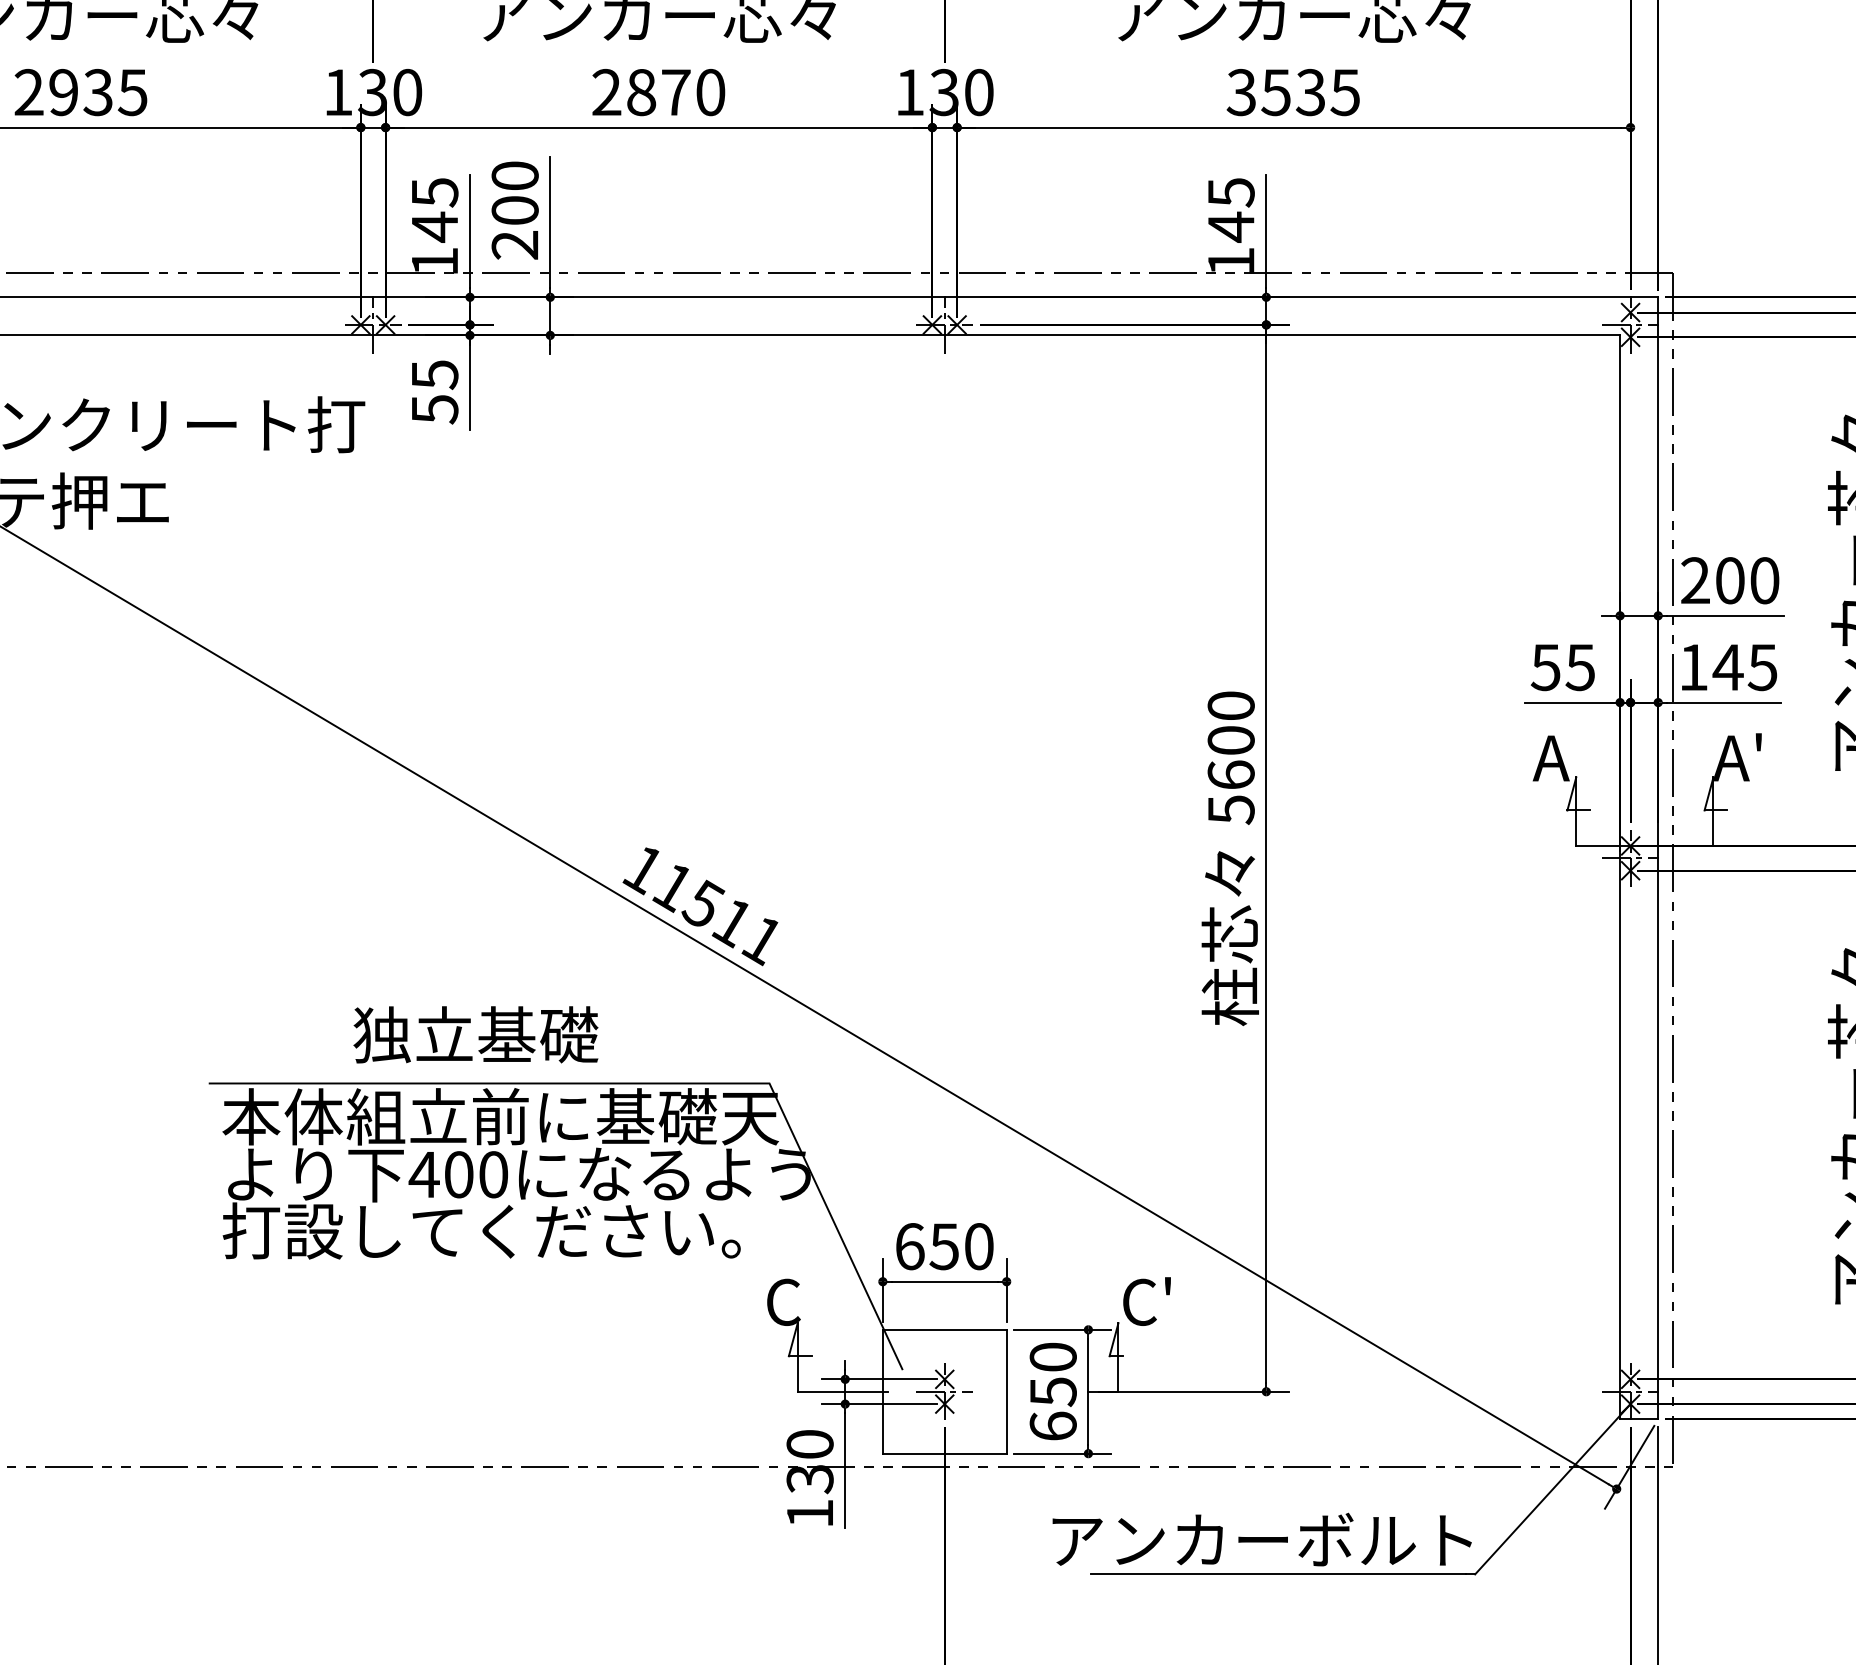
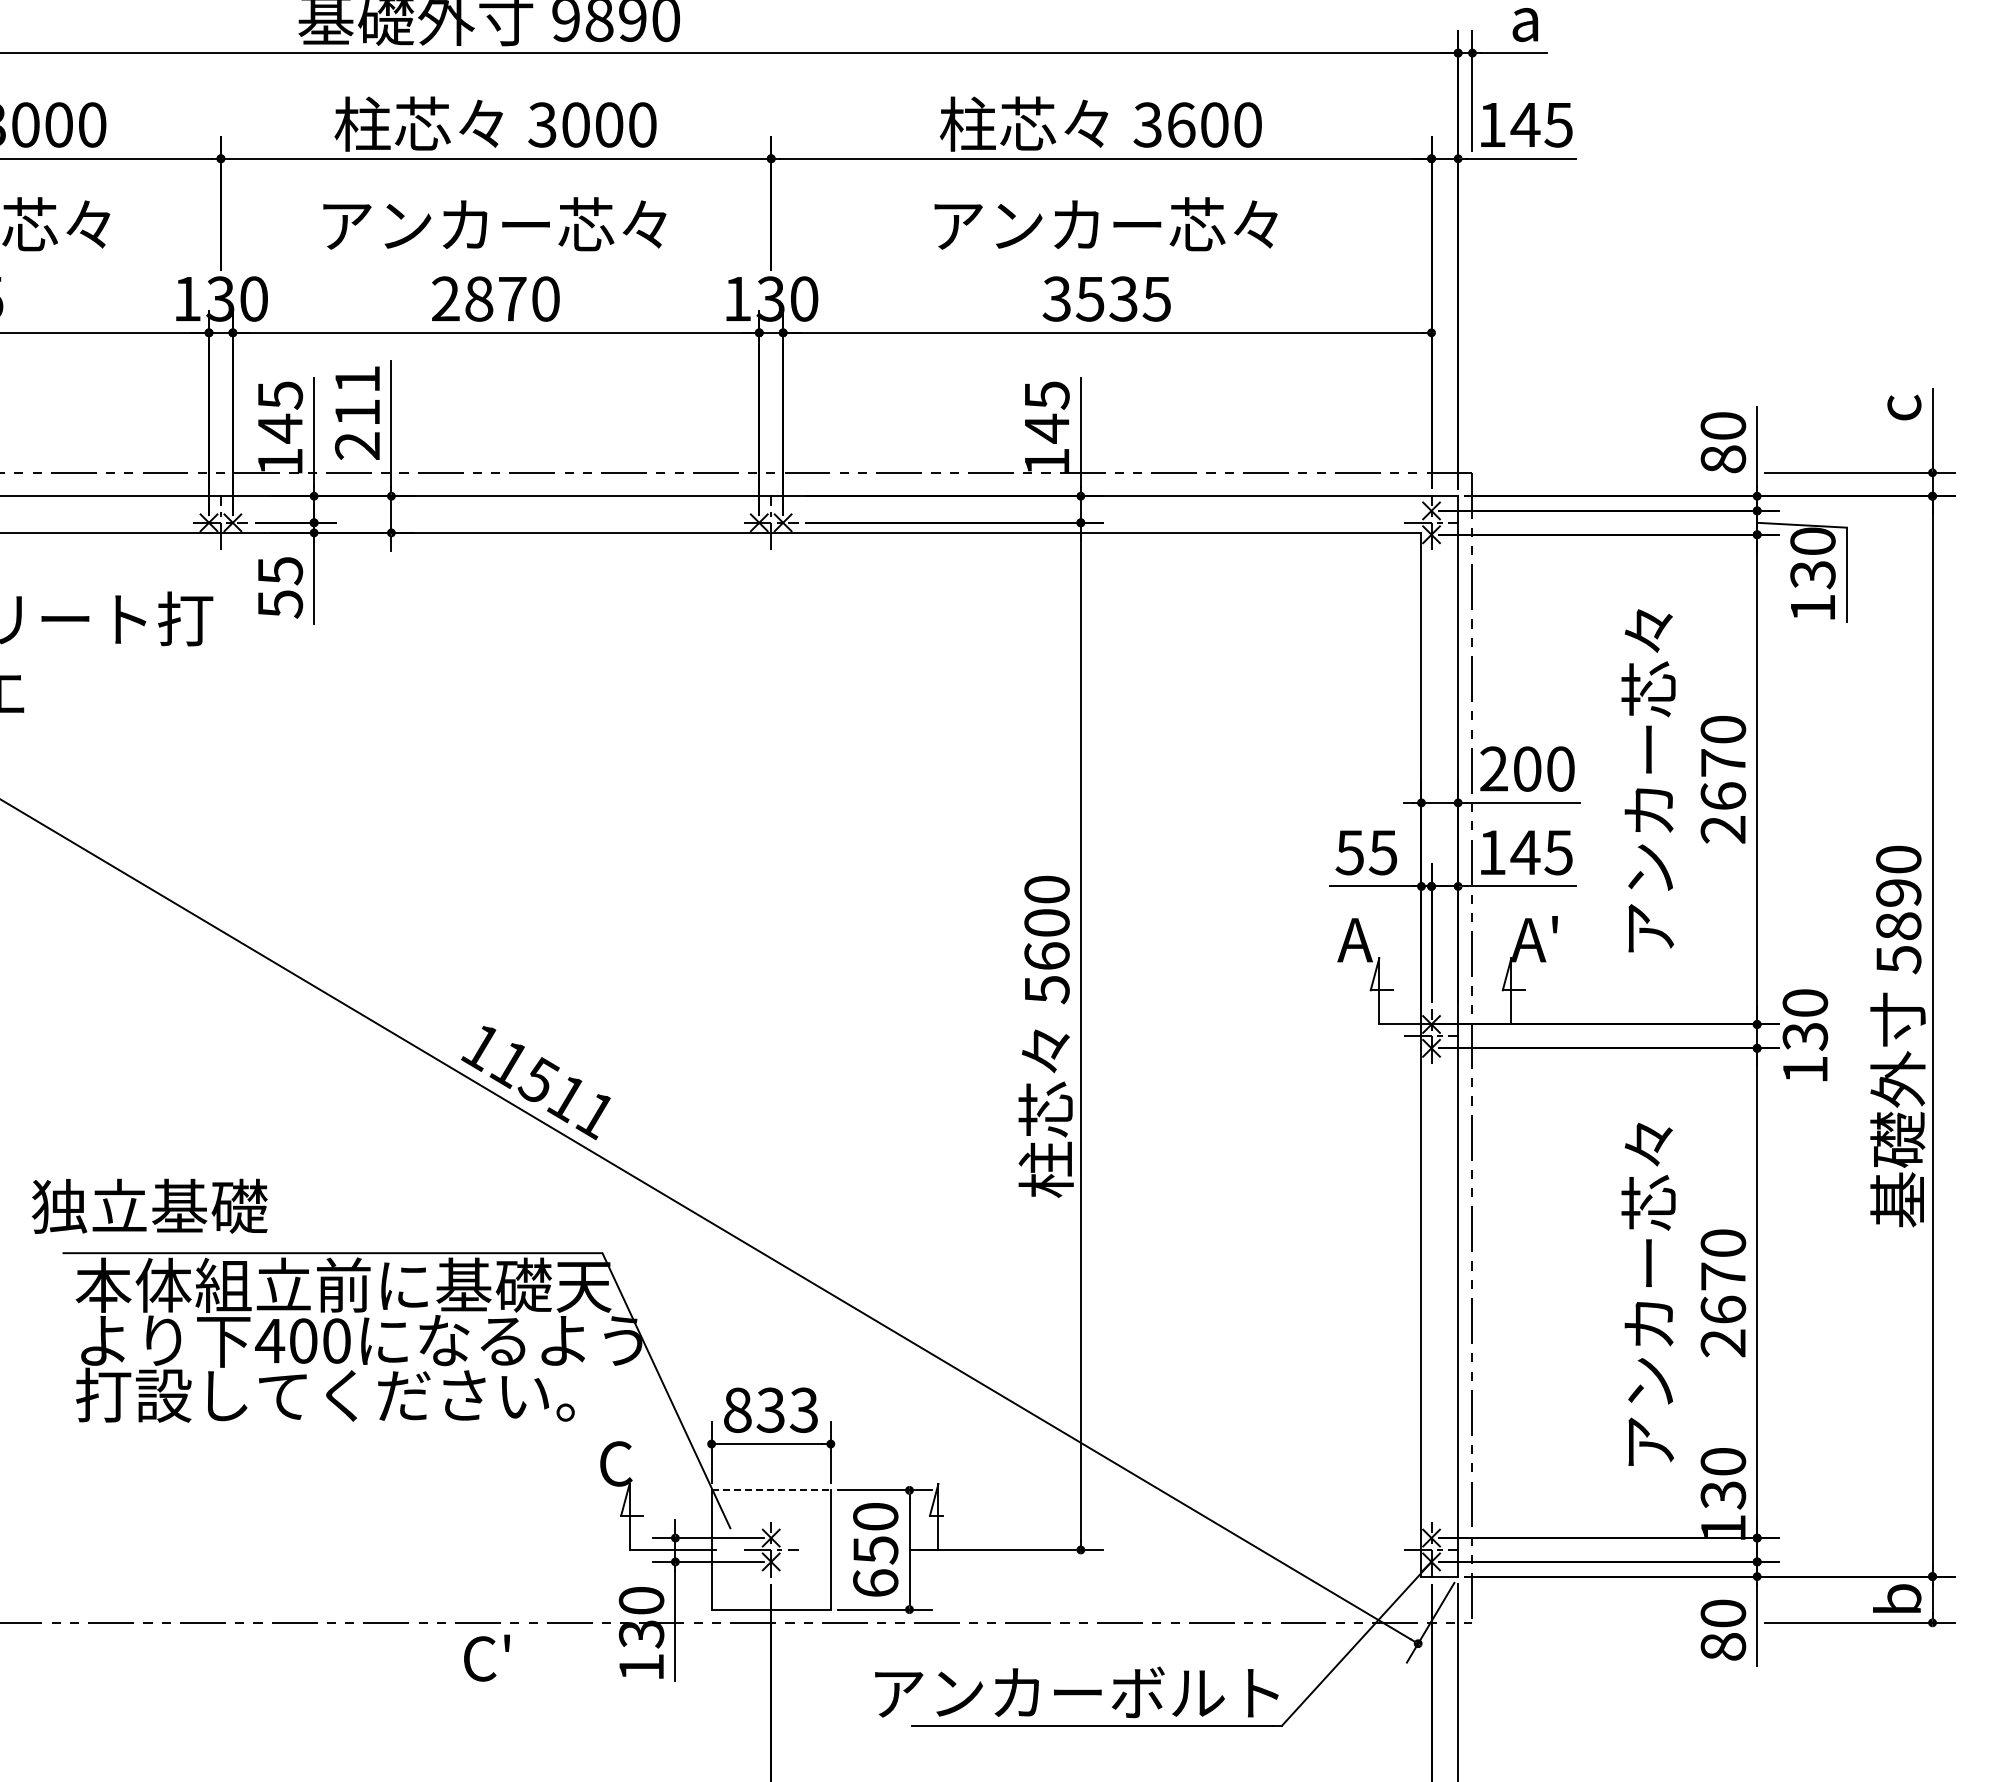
text: (515, 192) -> (357, 395), 200 -> 211
text: (475, 1033) -> (149, 1205), moved
text: (945, 1245) -> (771, 1409), 650 -> 833
text: (1146, 1300) -> (486, 1657), moved
line: (945, 1329) -> (771, 1490), solid -> dashed

